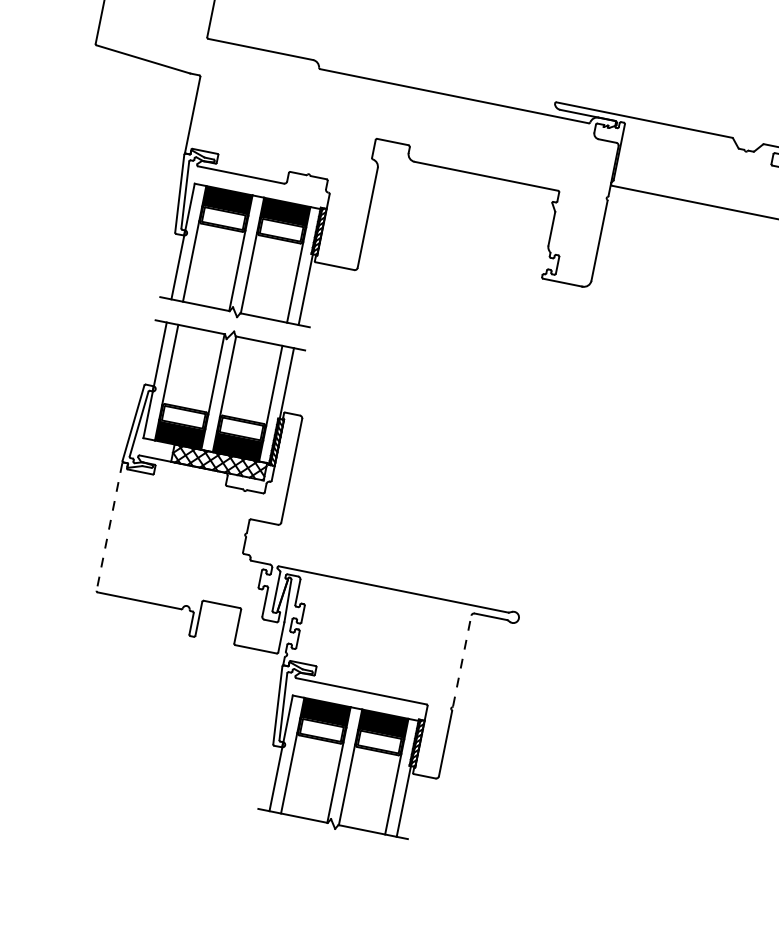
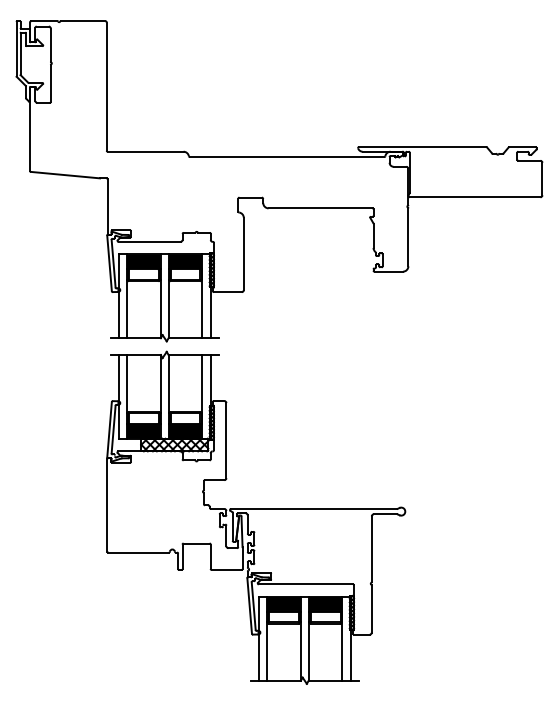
line: (109, 527) -> (107, 505), dashed -> solid
line: (461, 661) -> (371, 549), dashed -> solid

